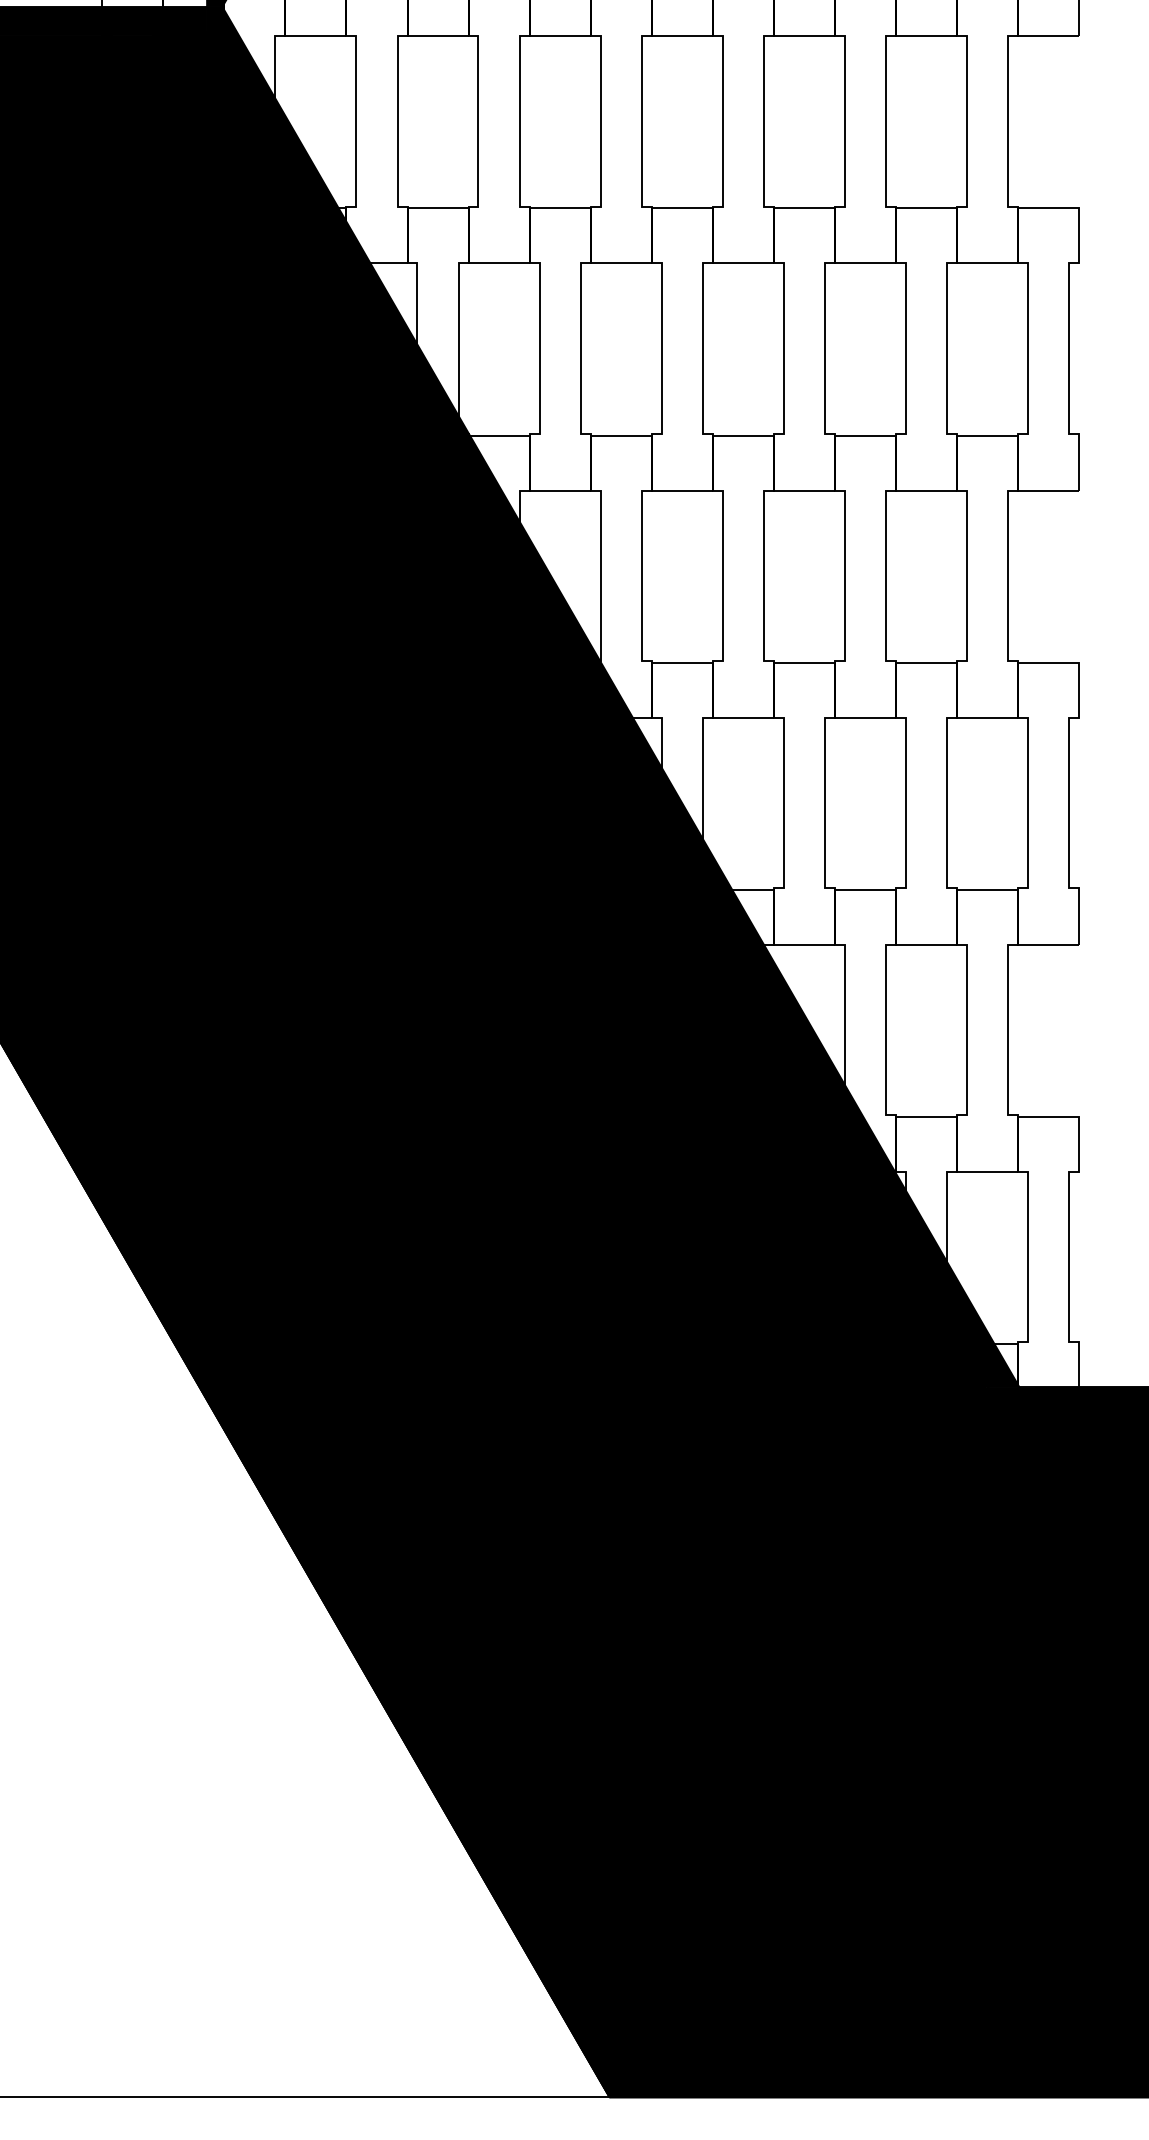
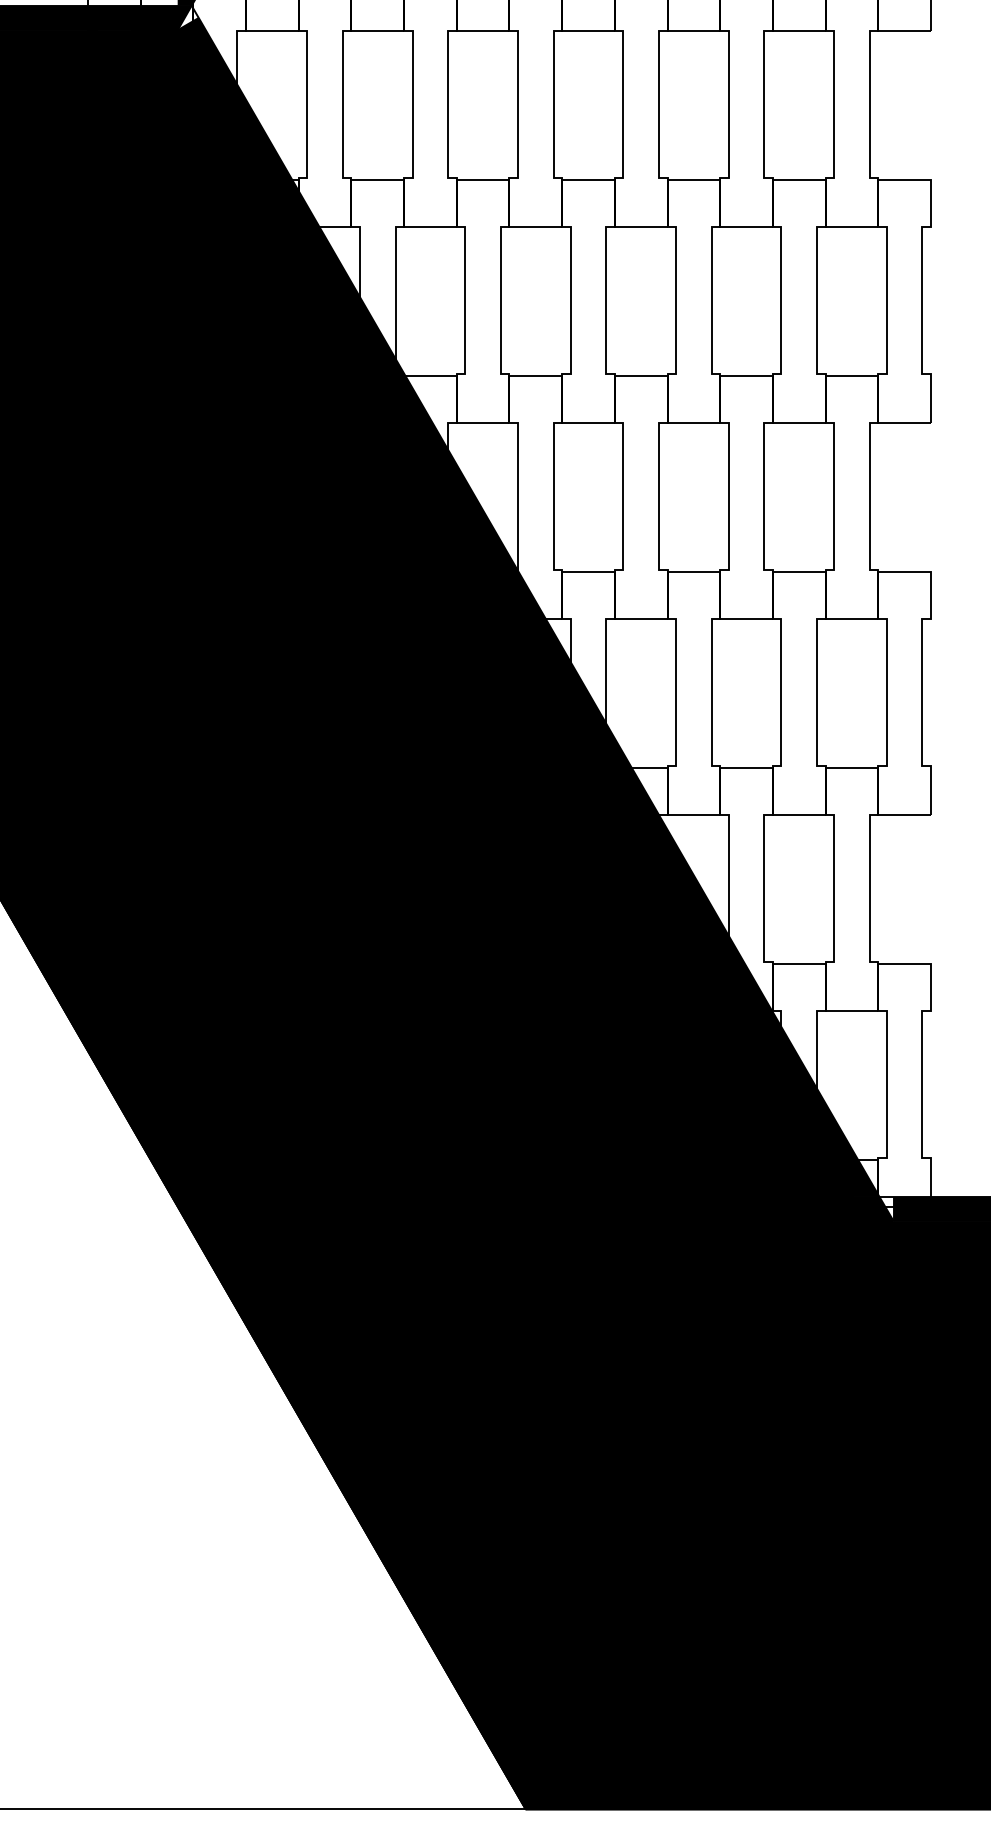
fill: (218, 20) -> (188, 17), removed
fill: (1027, 1401) -> (886, 1209), removed

